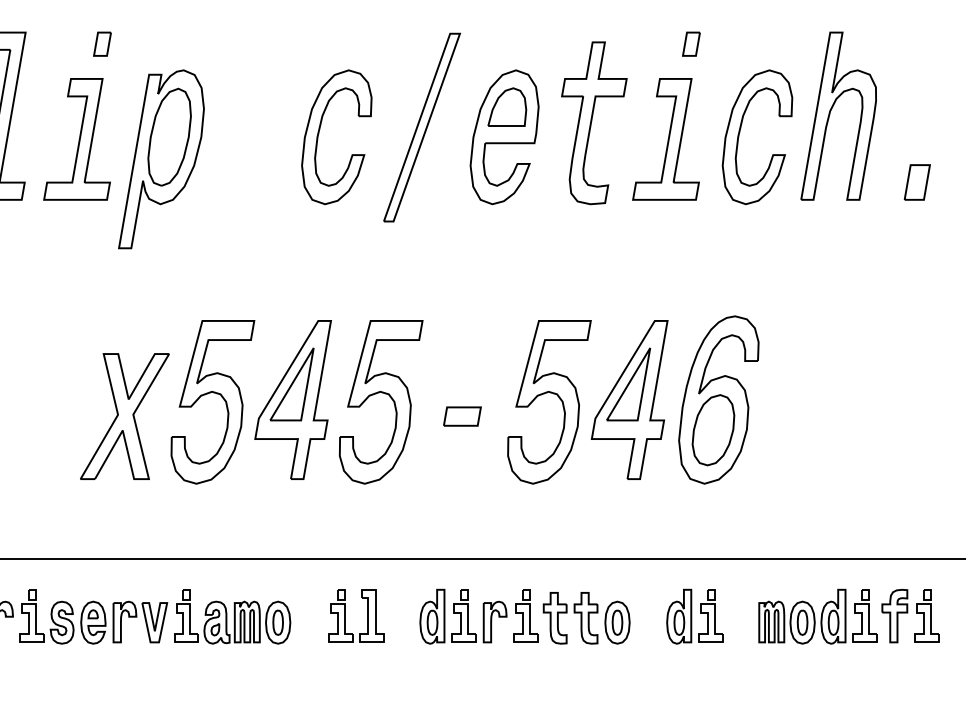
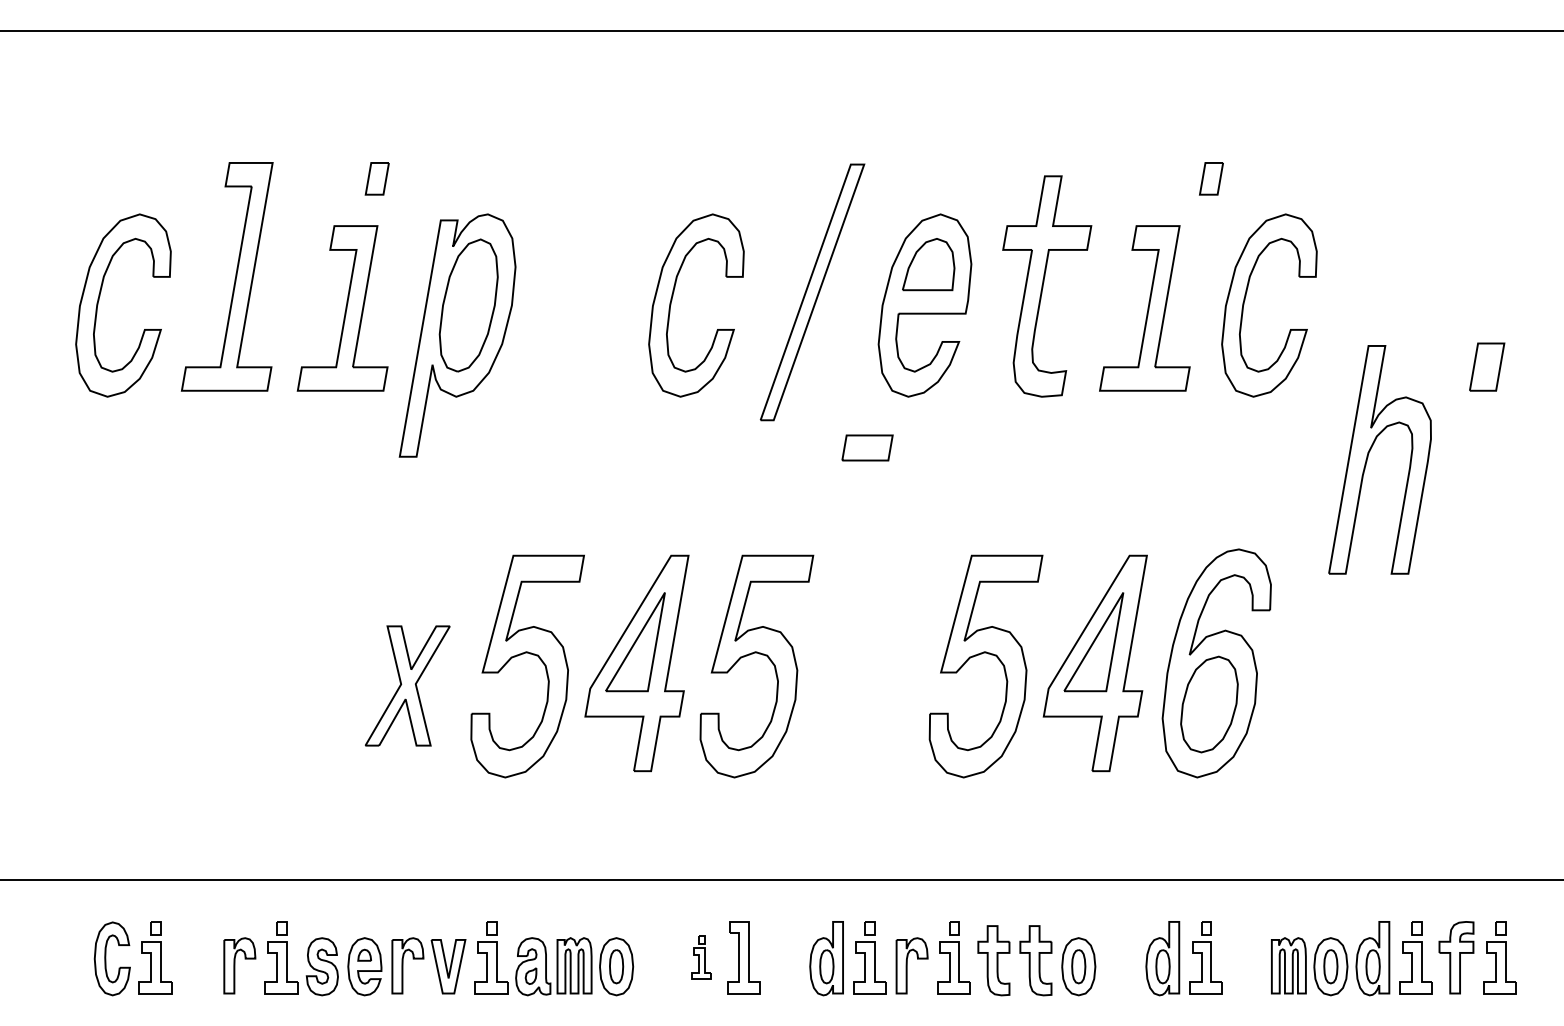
part: (691, 43) -> (1211, 178), moved
part: (830, 114) -> (1368, 457), moved
part: (124, 416) -> (407, 685), size x0.7
part: (462, 416) -> (867, 447), moved
part: (340, 615) -> (701, 957), size x0.6

